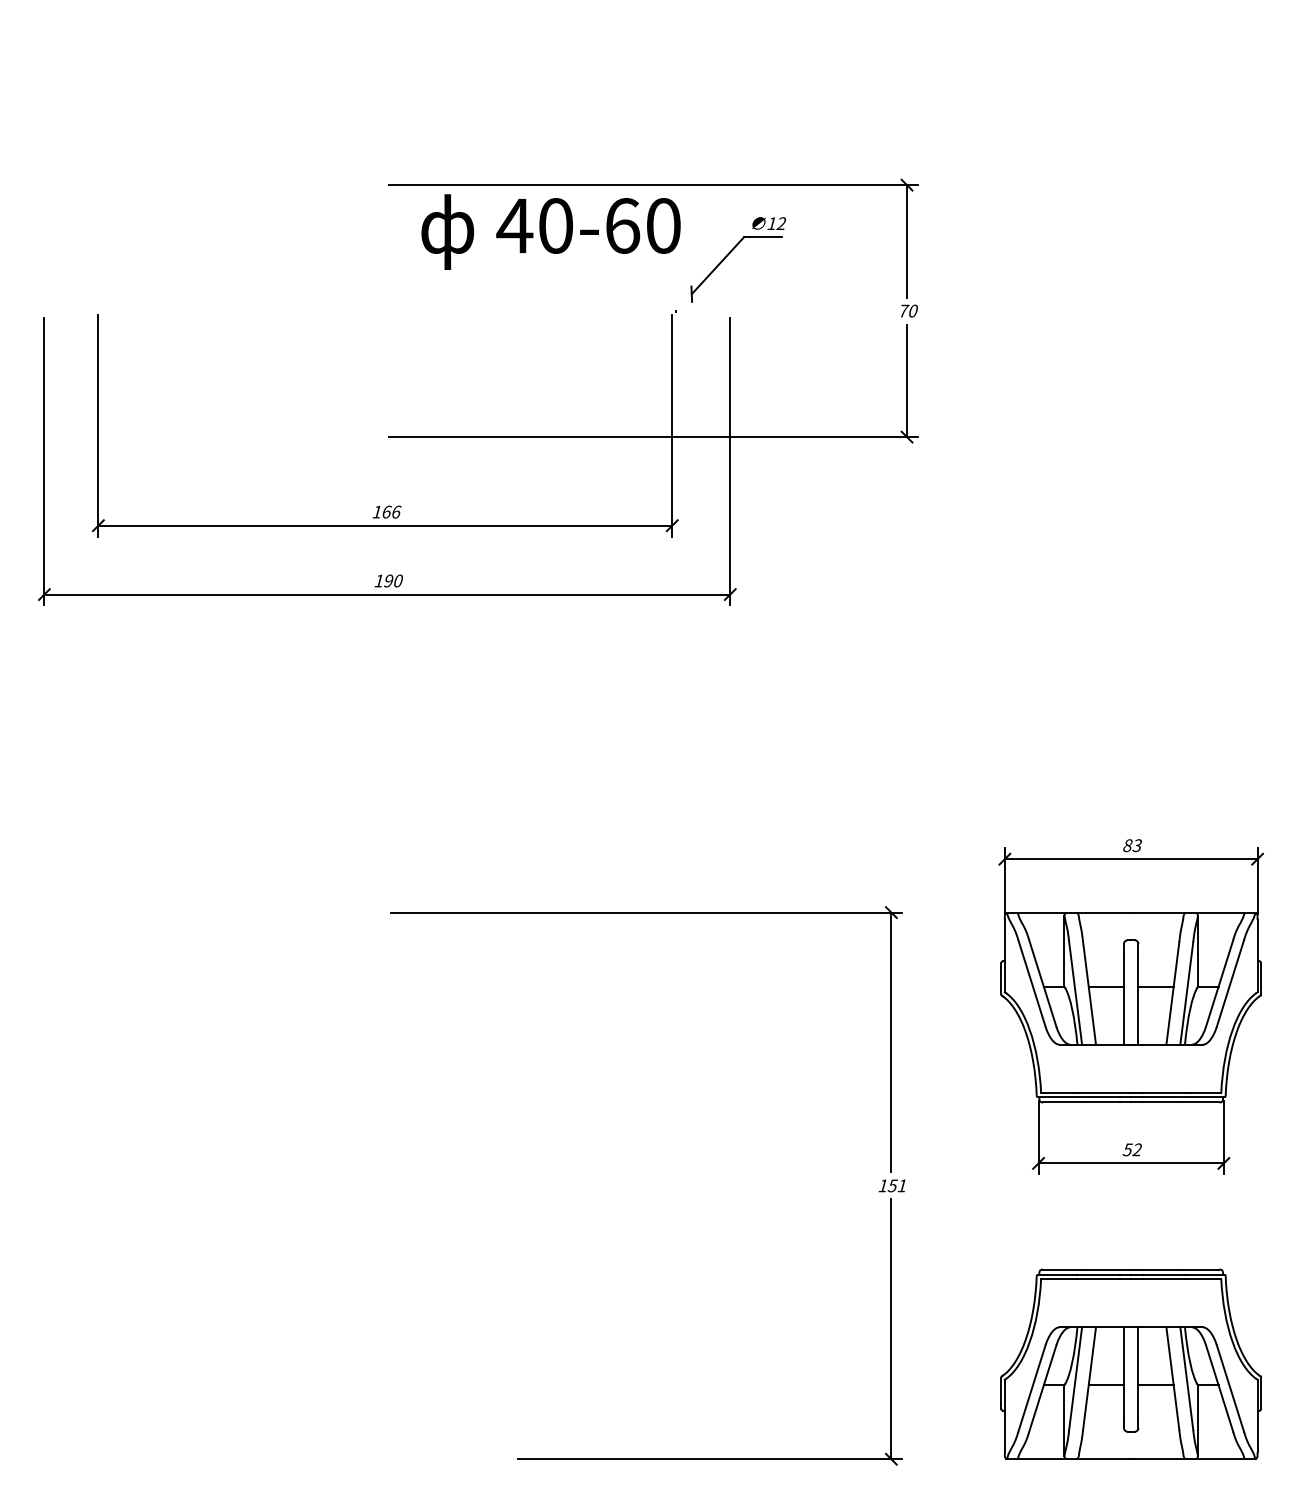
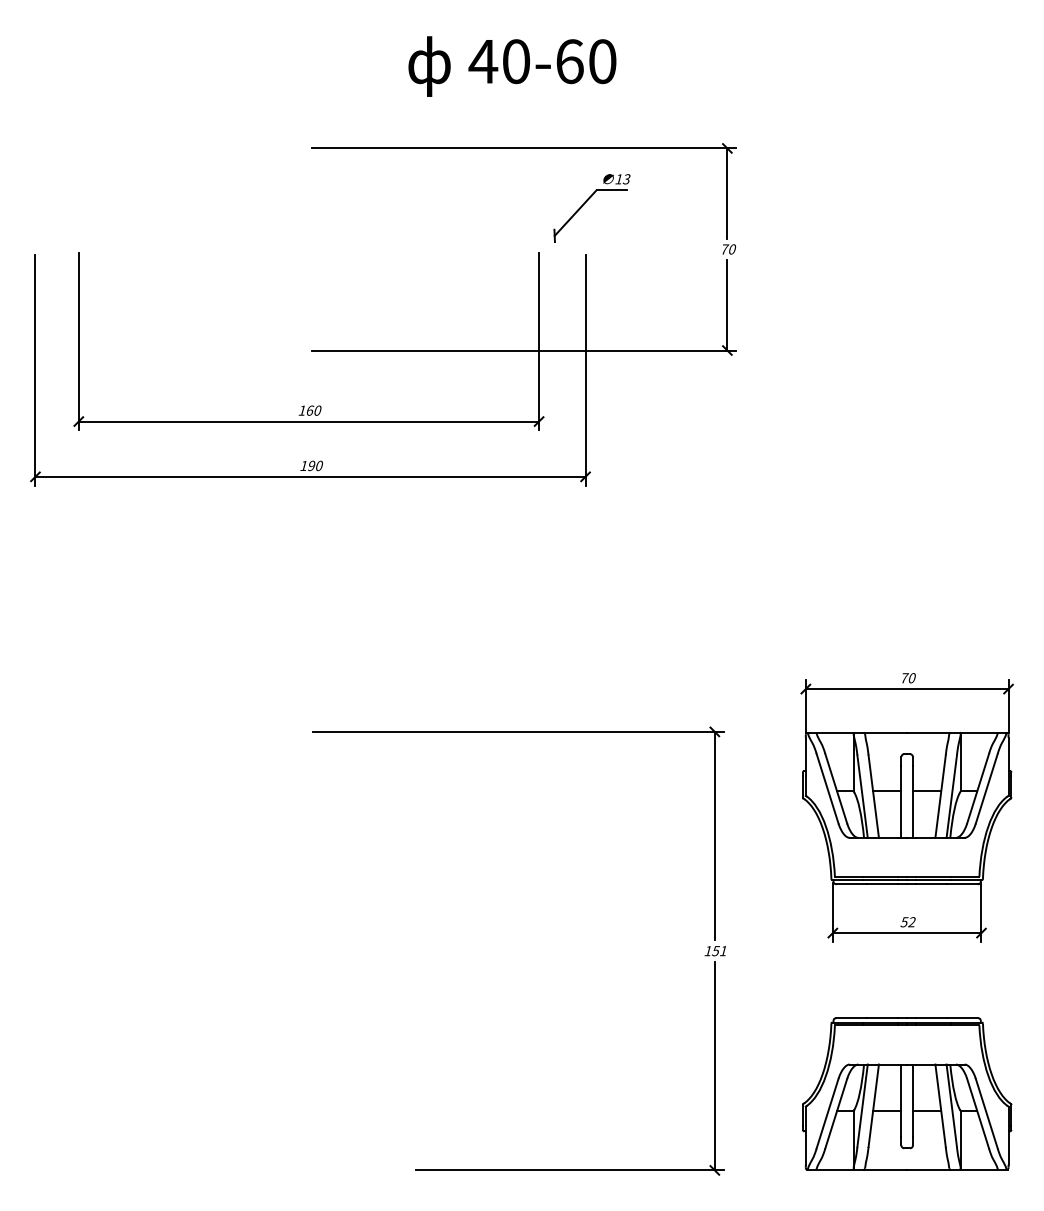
text: (781, 223) -> (626, 179), 12 -> 13
text: (550, 231) -> (511, 66), moved
text: (396, 511) -> (317, 410), 166 -> 160
text: (1132, 845) -> (908, 678), 83 -> 70

